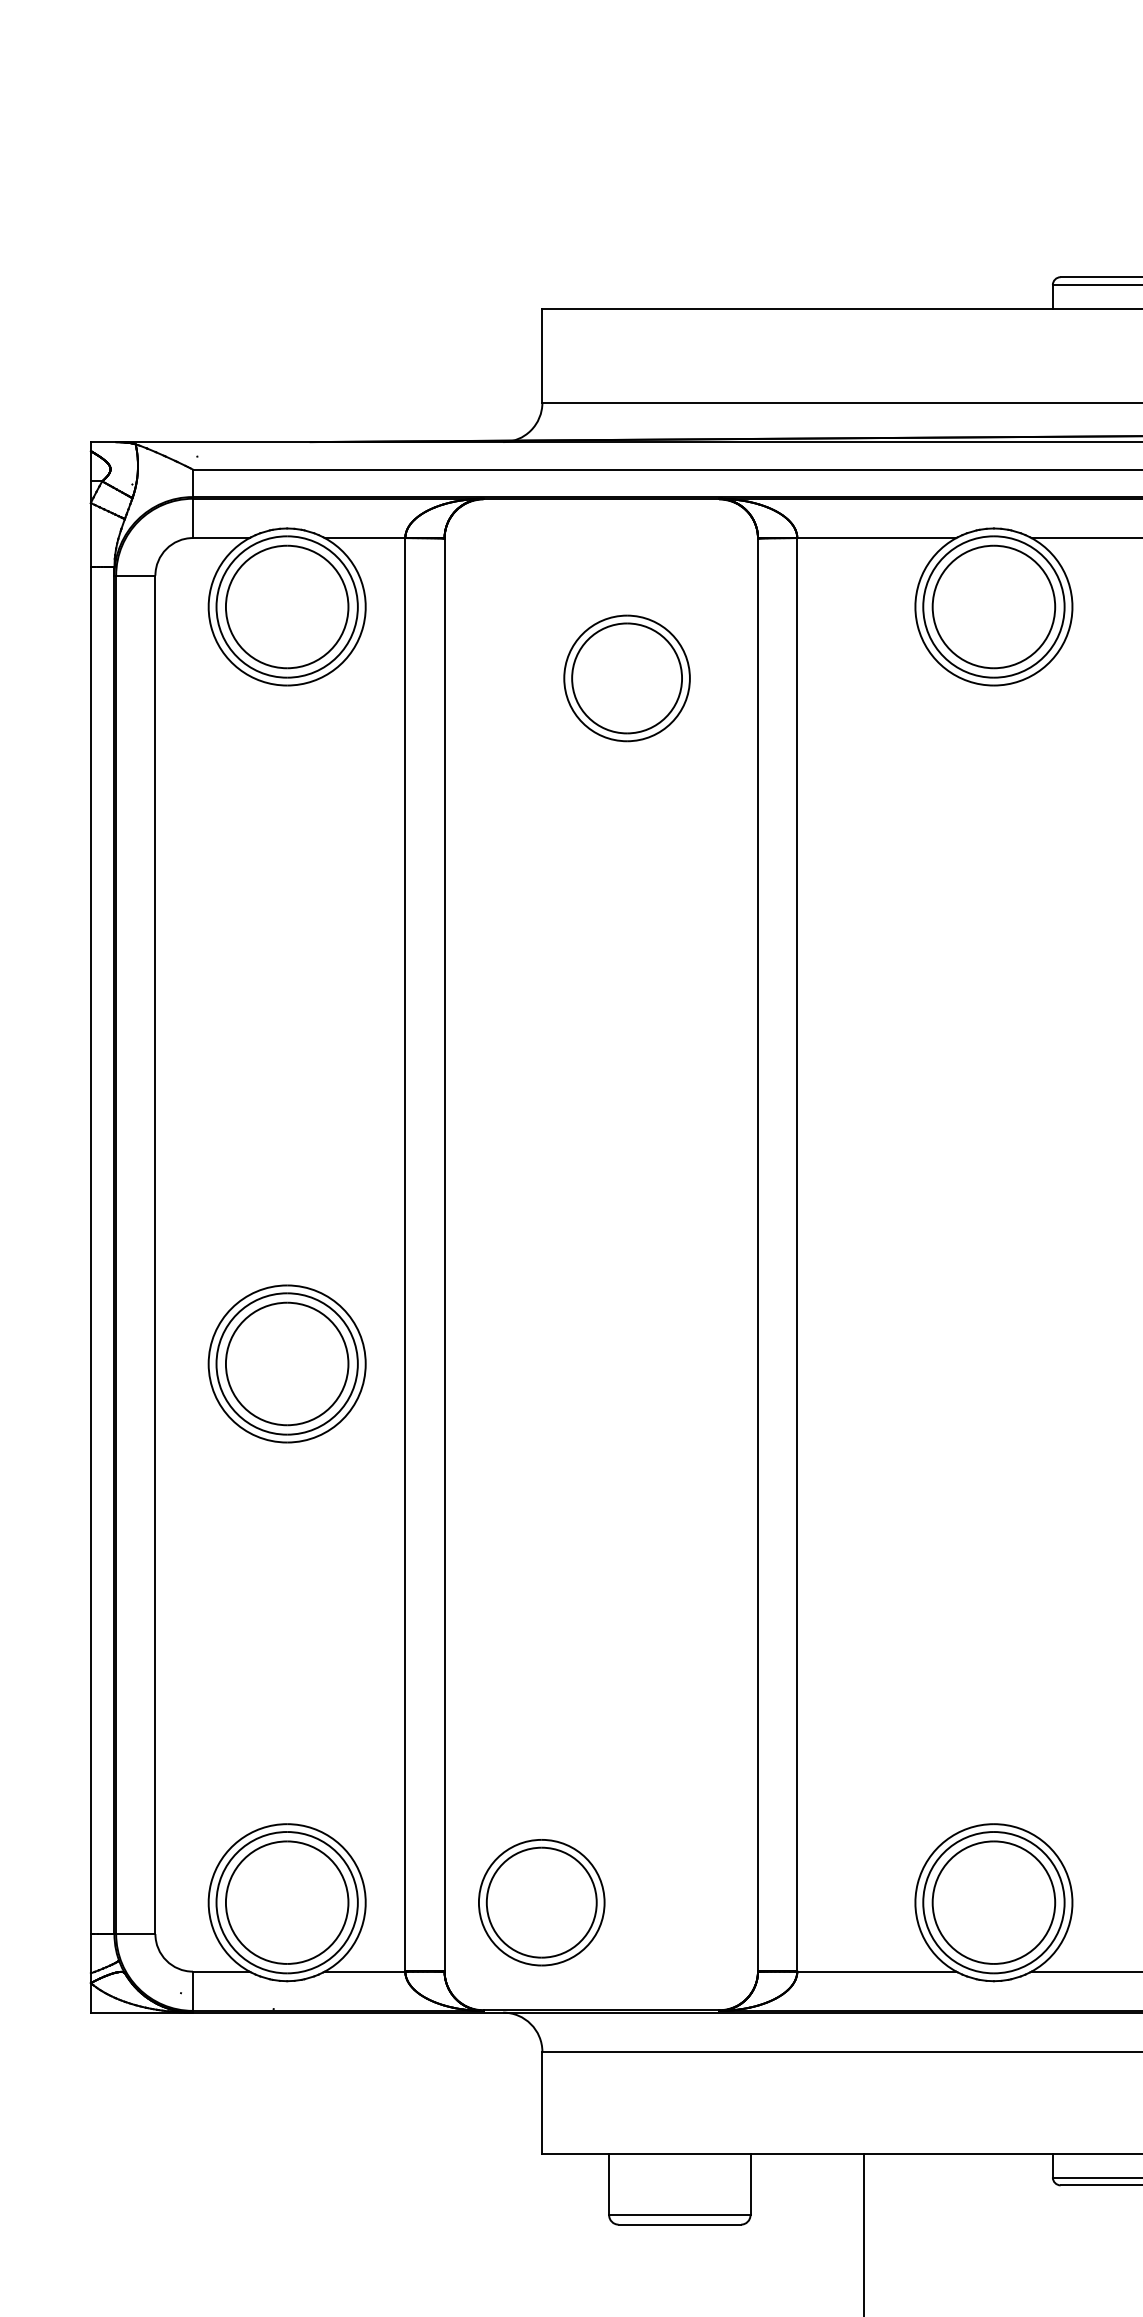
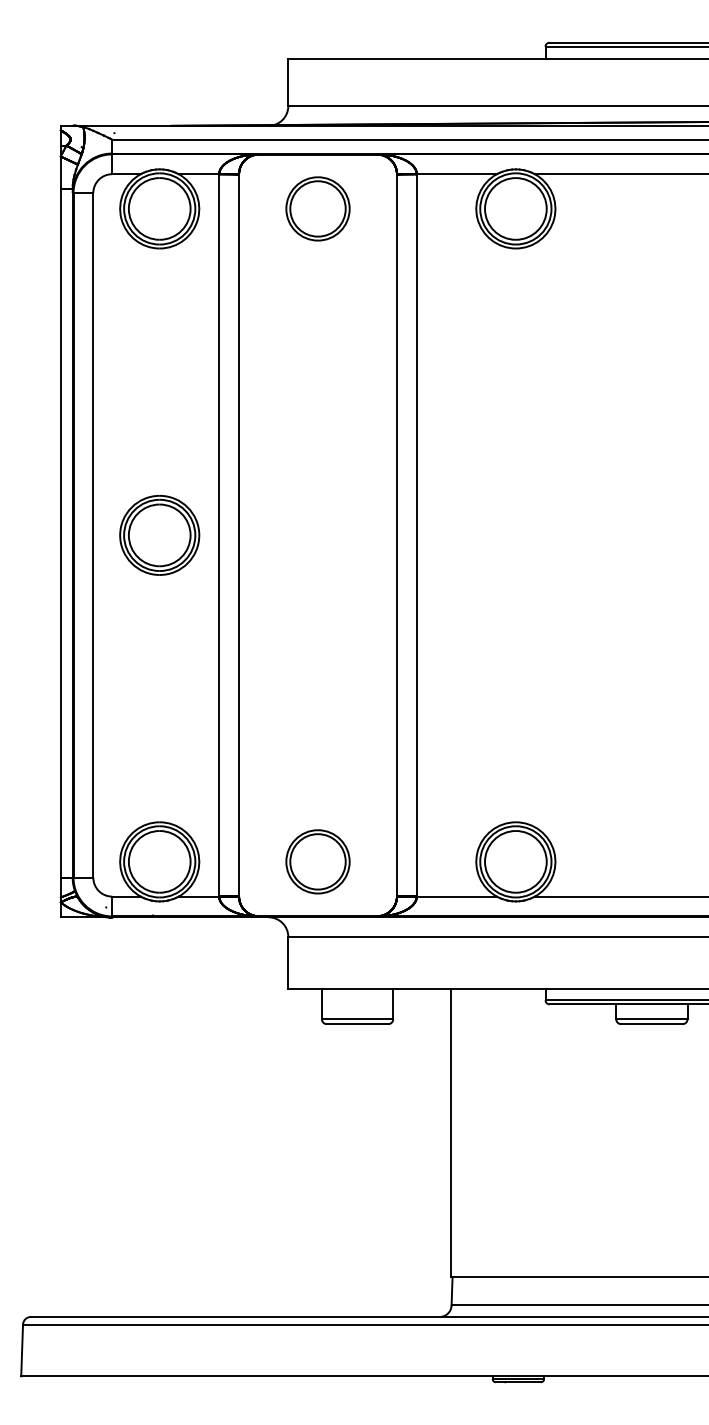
part: (626, 677) -> (317, 208), moved
part: (286, 1364) -> (159, 535), moved
part: (540, 1901) -> (317, 861), moved

